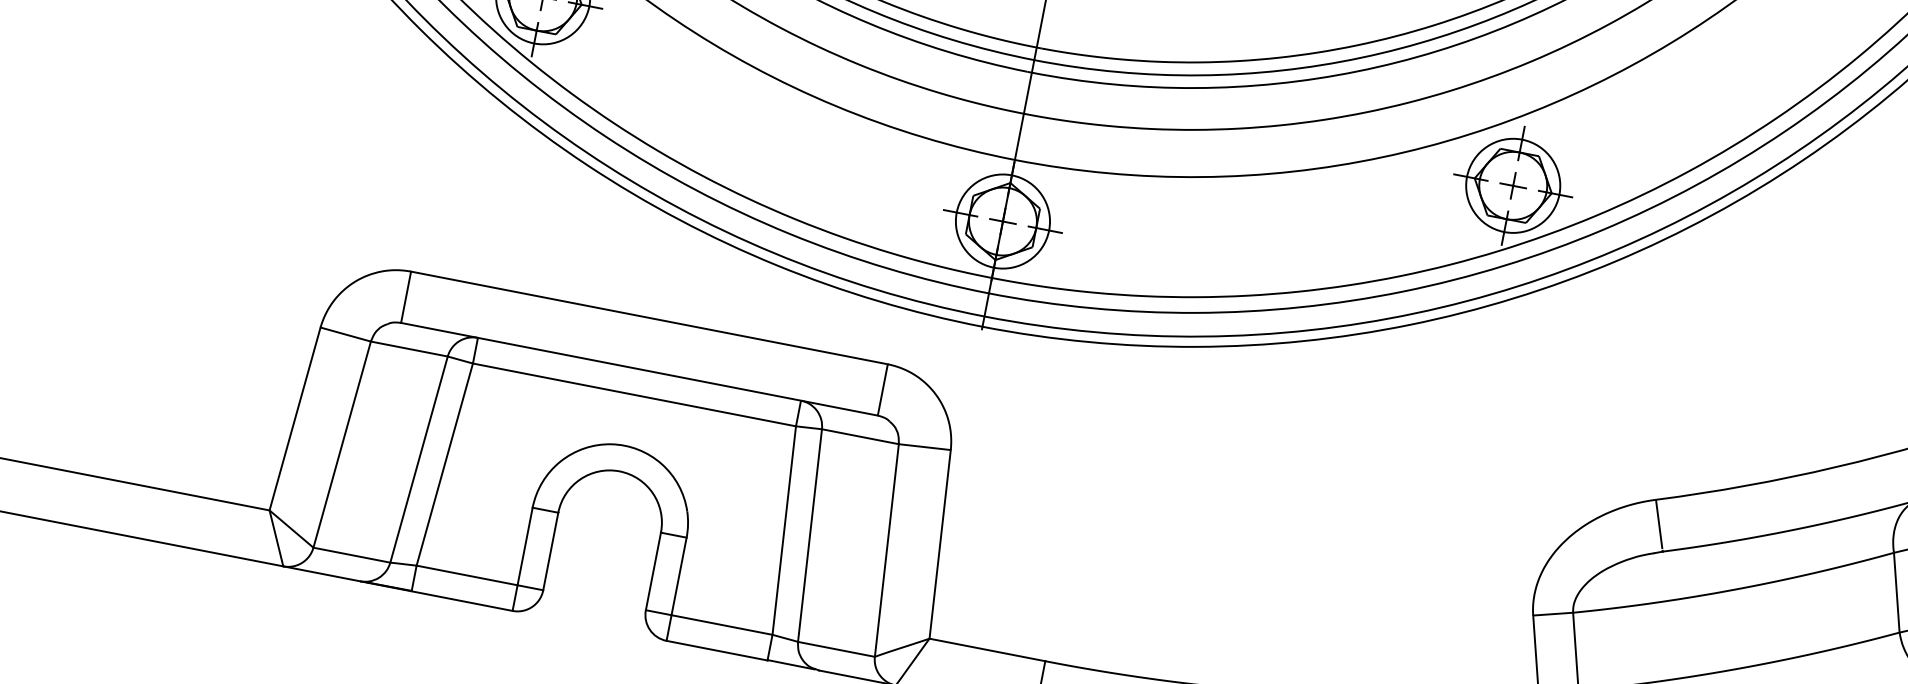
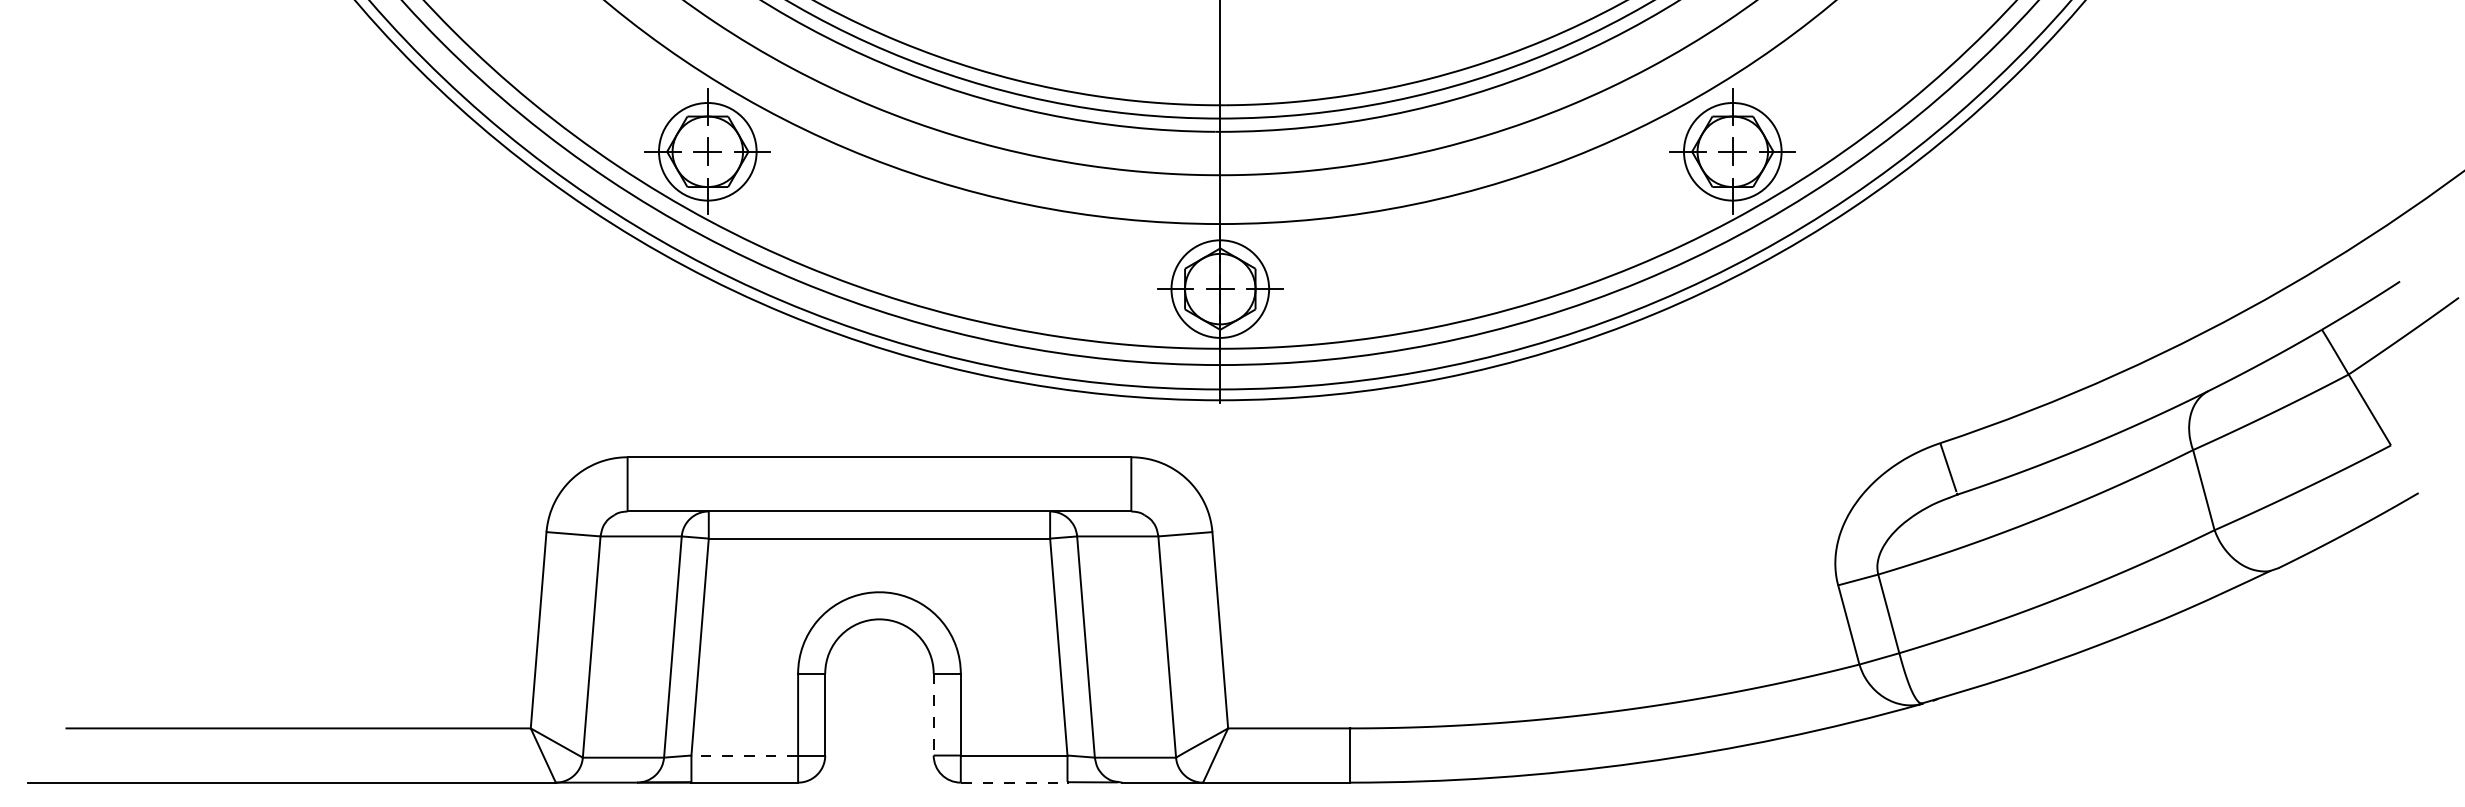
line: (653, 571) -> (933, 714), solid -> dashed
line: (466, 575) -> (744, 755), solid -> dashed
line: (717, 650) -> (1014, 782), solid -> dashed

